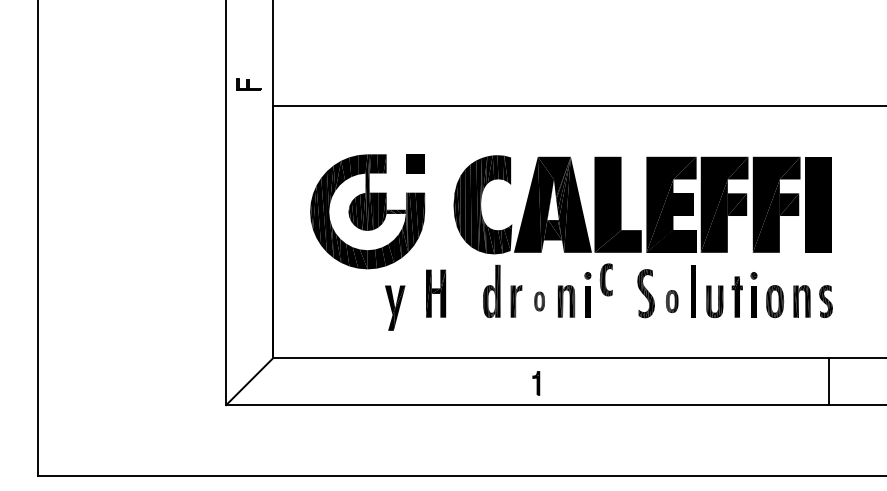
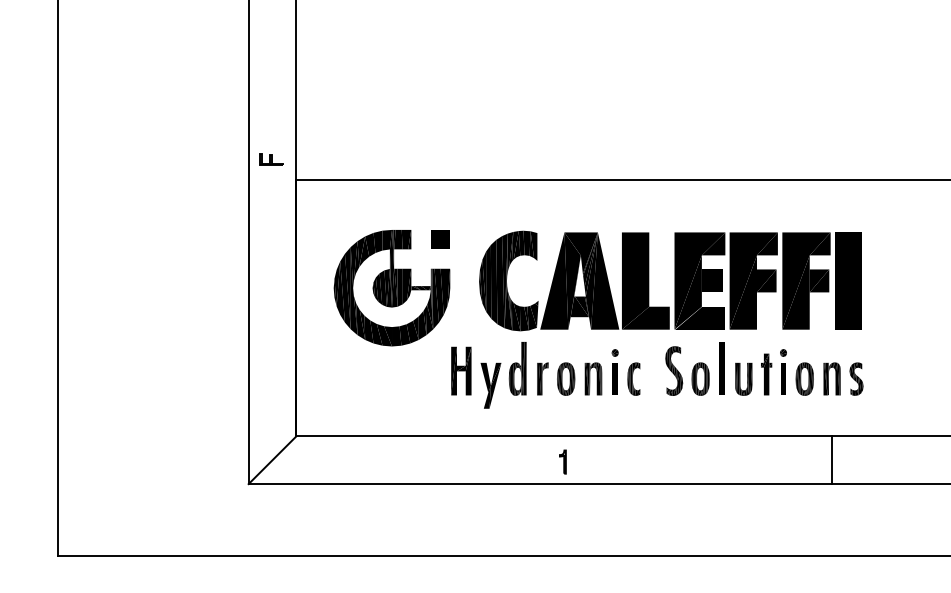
part: (605, 279) -> (633, 378), moved
part: (539, 300) -> (566, 378), size x1.67
part: (672, 300) -> (700, 378), size x1.43
part: (394, 307) -> (490, 385), moved
line: (828, 381) -> (832, 460), moved

